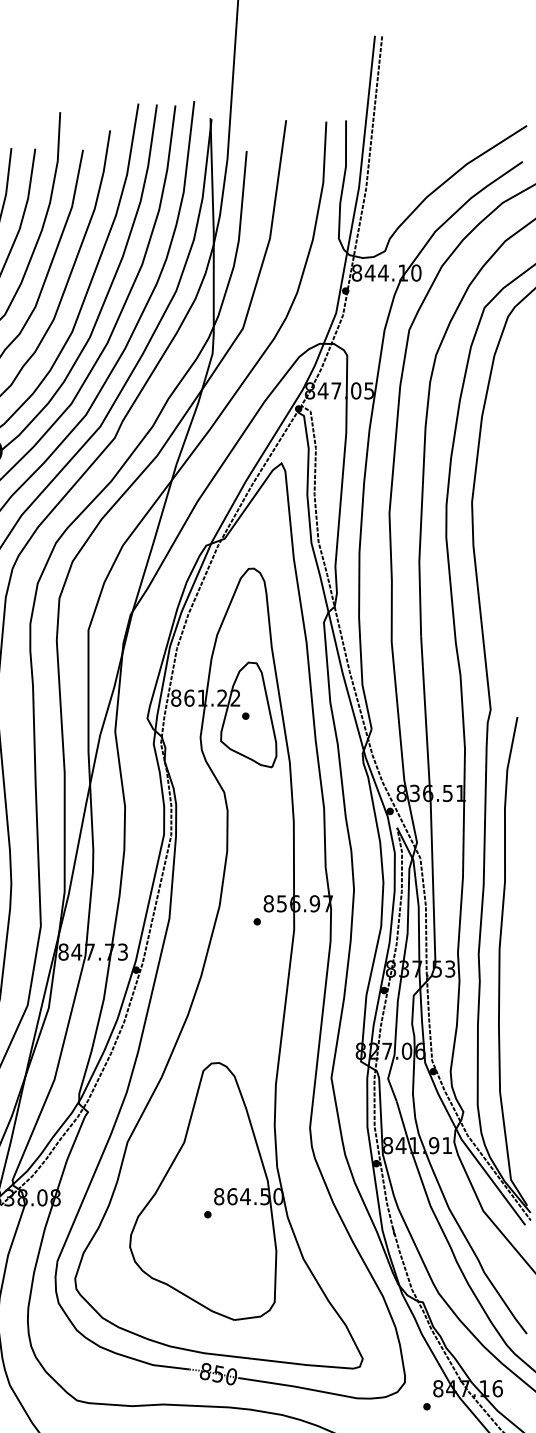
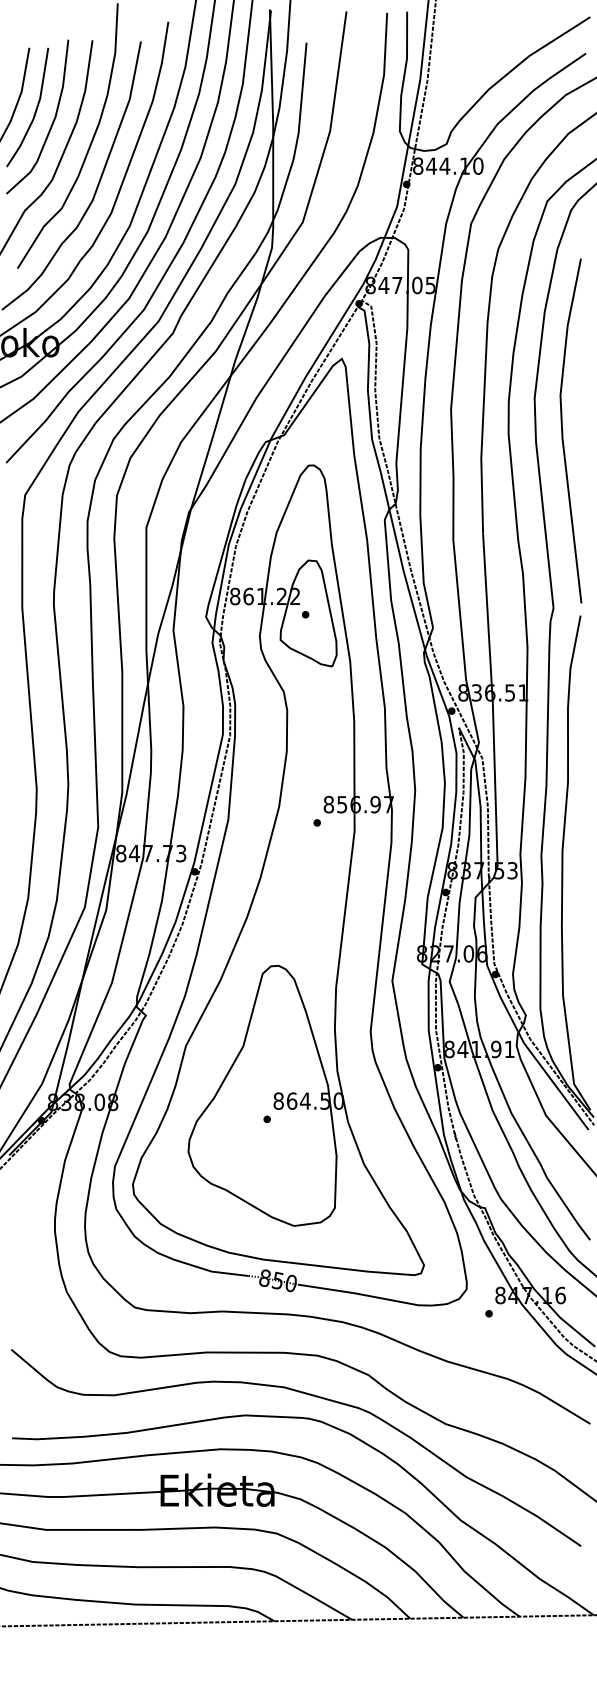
line: (500, 535) -> (563, 431), added

